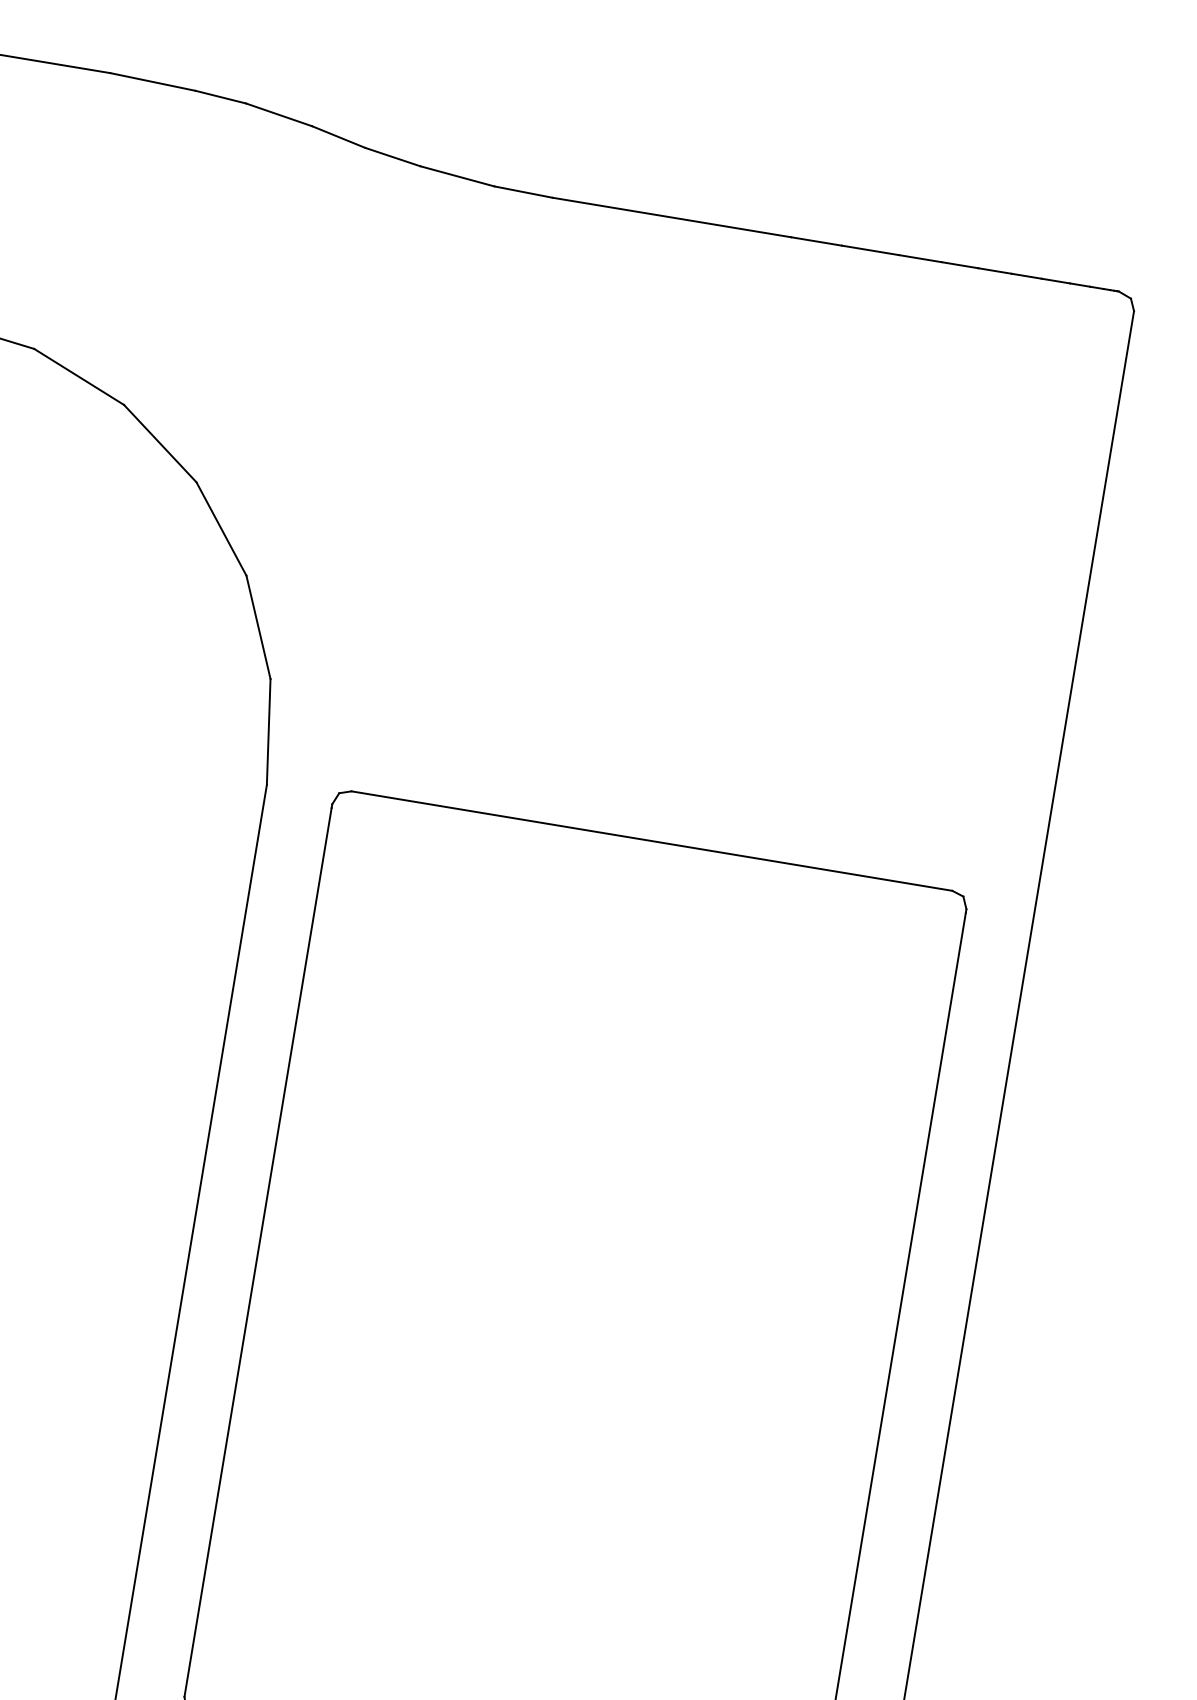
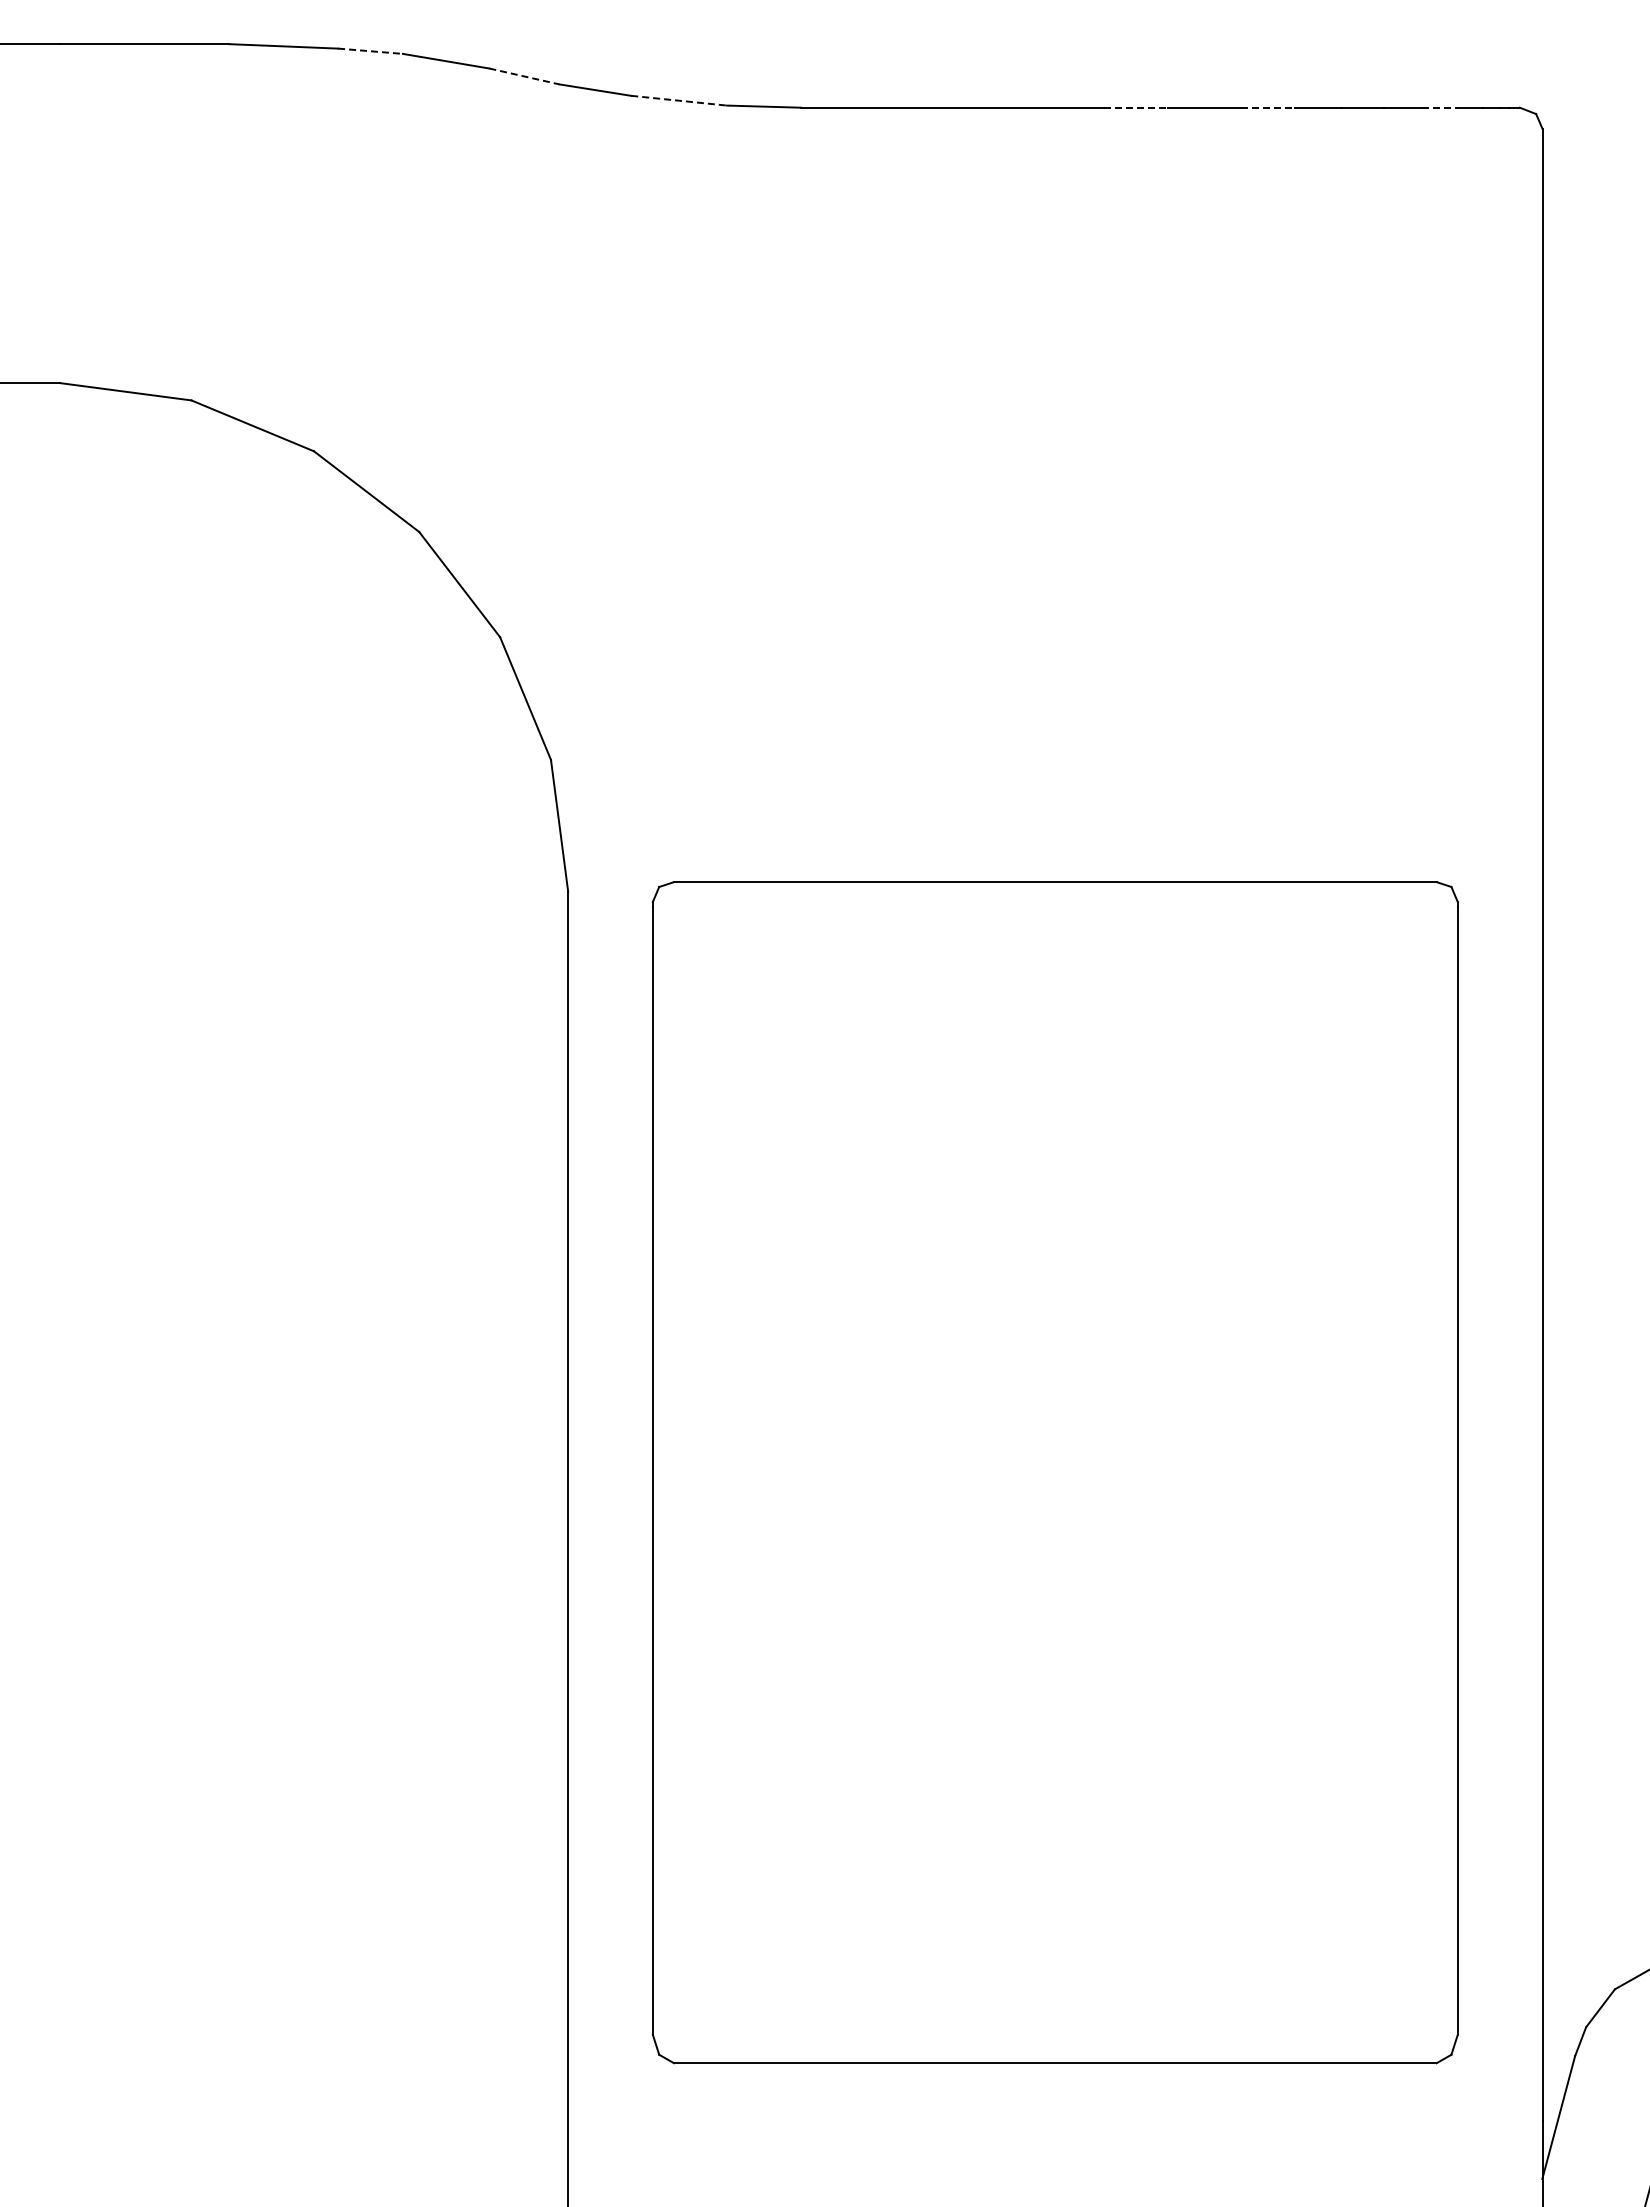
line: (220, 97) -> (370, 51), solid -> dashed
line: (338, 137) -> (524, 76), solid -> dashed
line: (457, 176) -> (679, 100), solid -> dashed
line: (816, 241) -> (1136, 107), solid -> dashed
line: (920, 258) -> (1268, 107), solid -> dashed
line: (1056, 281) -> (1440, 107), solid -> dashed

